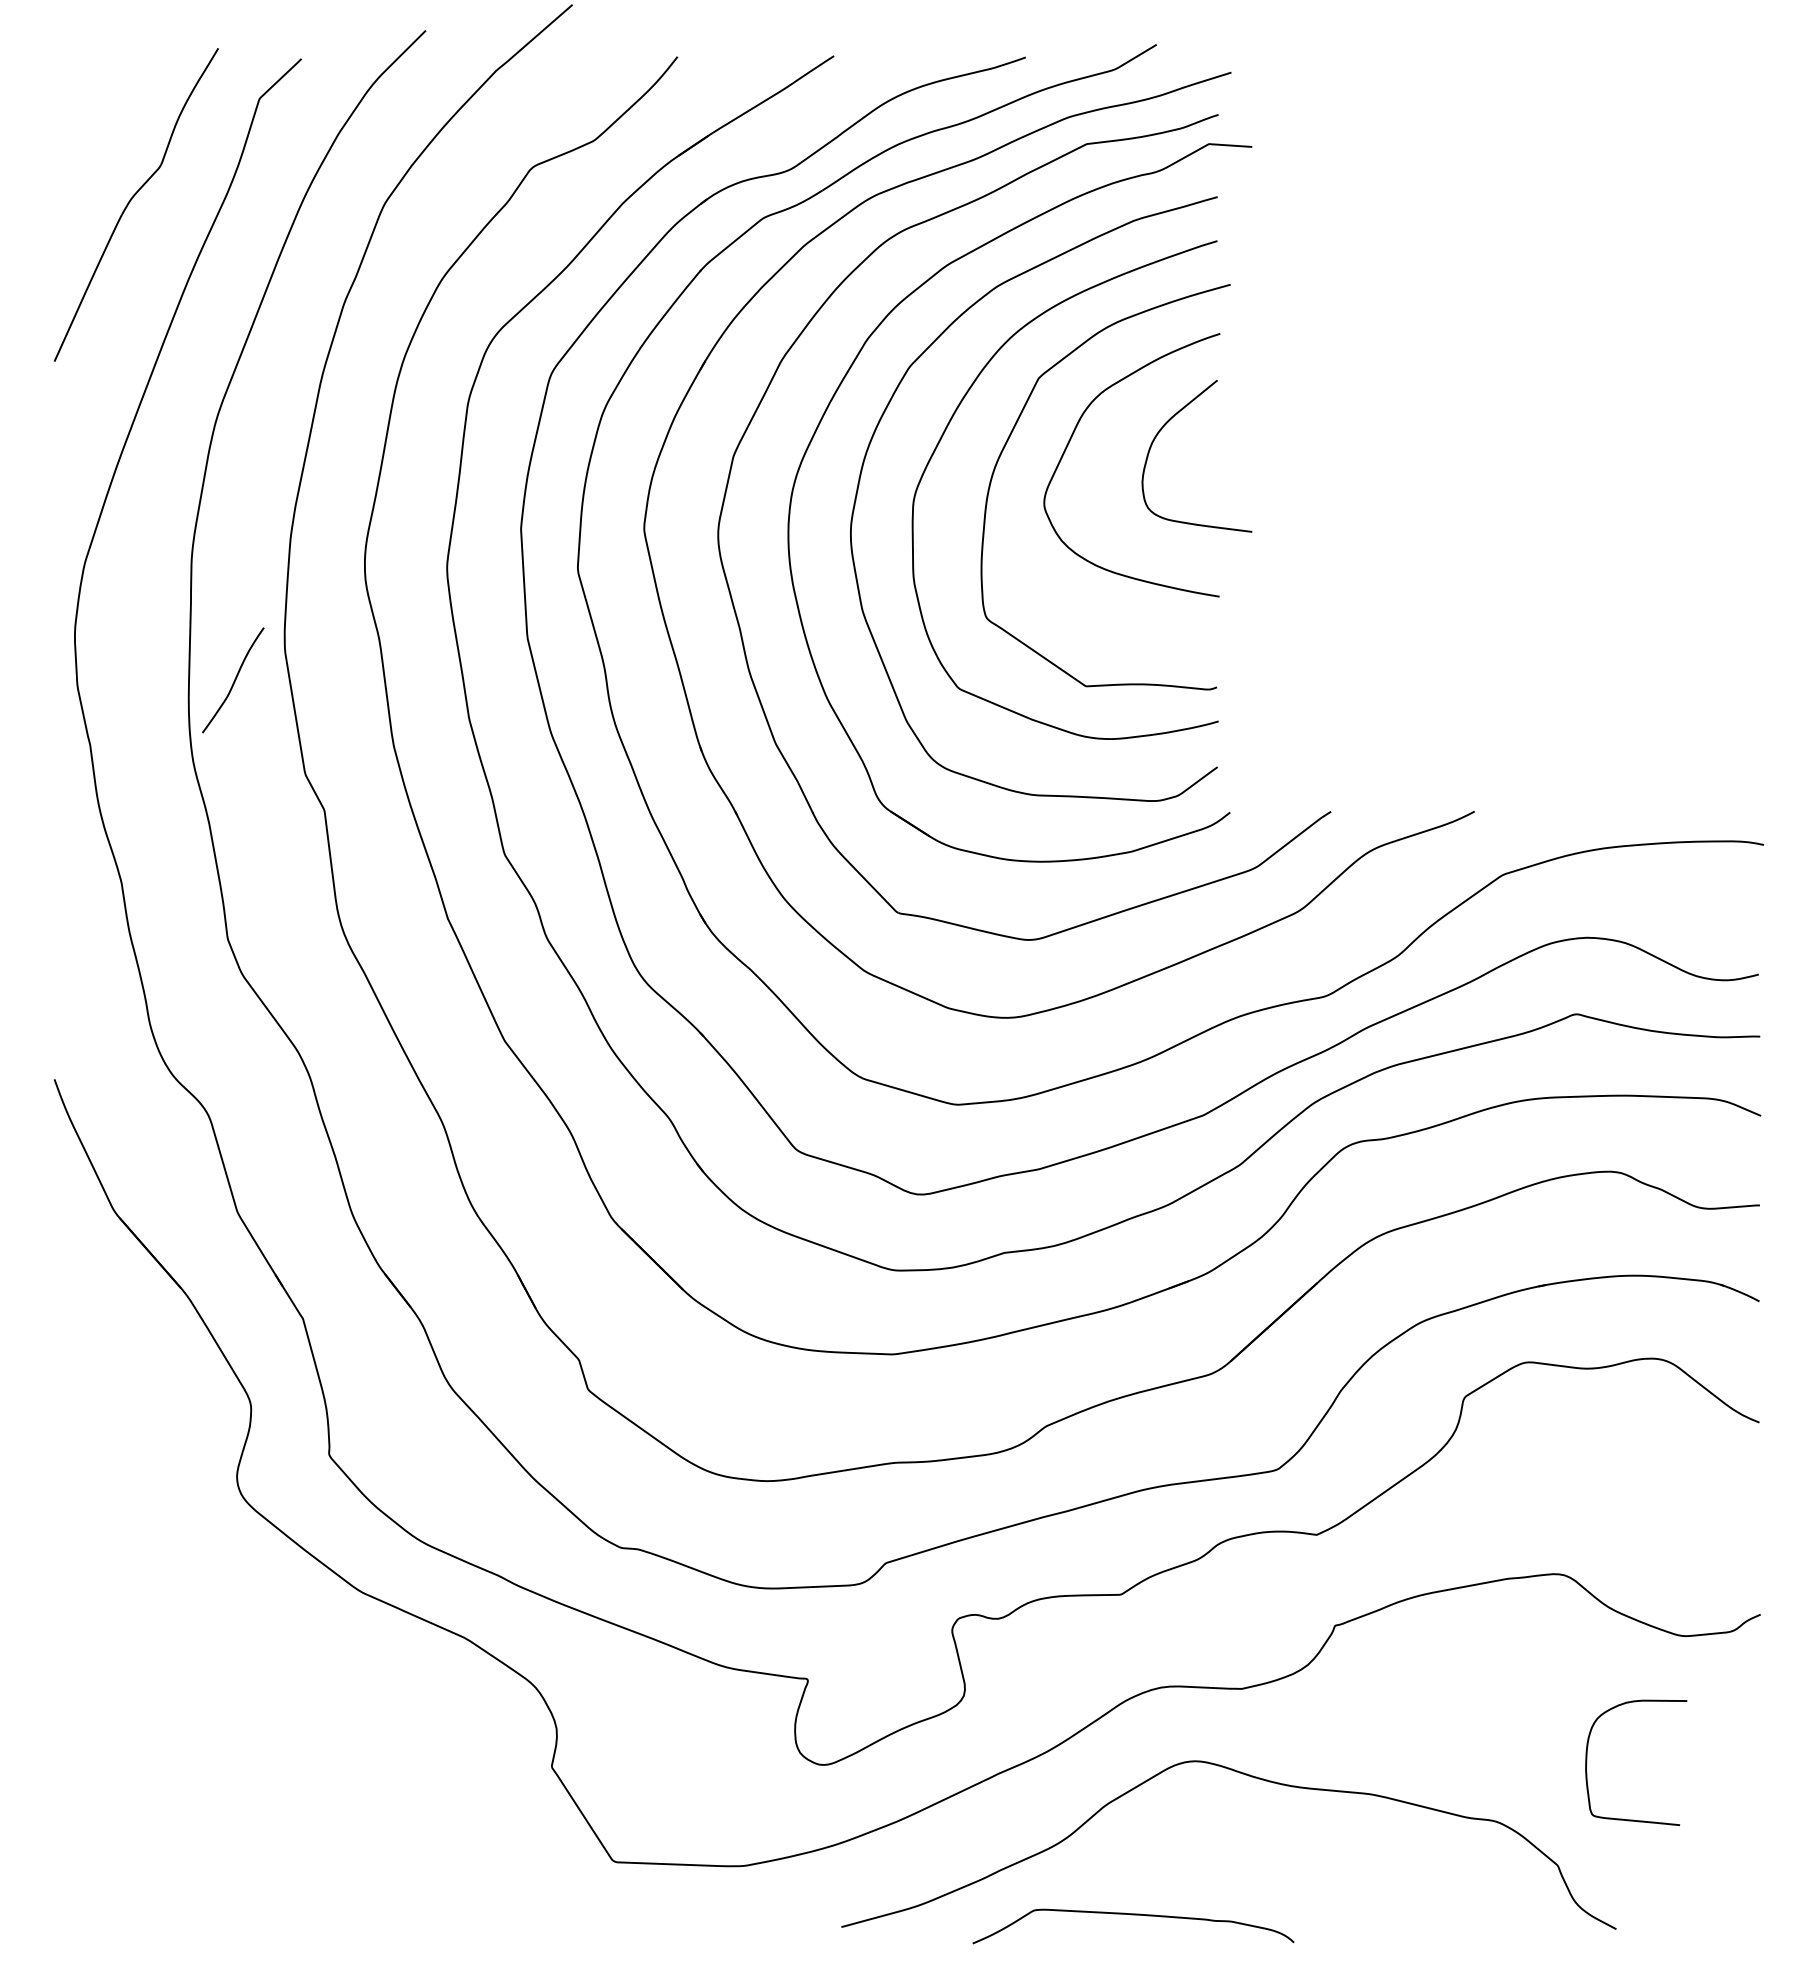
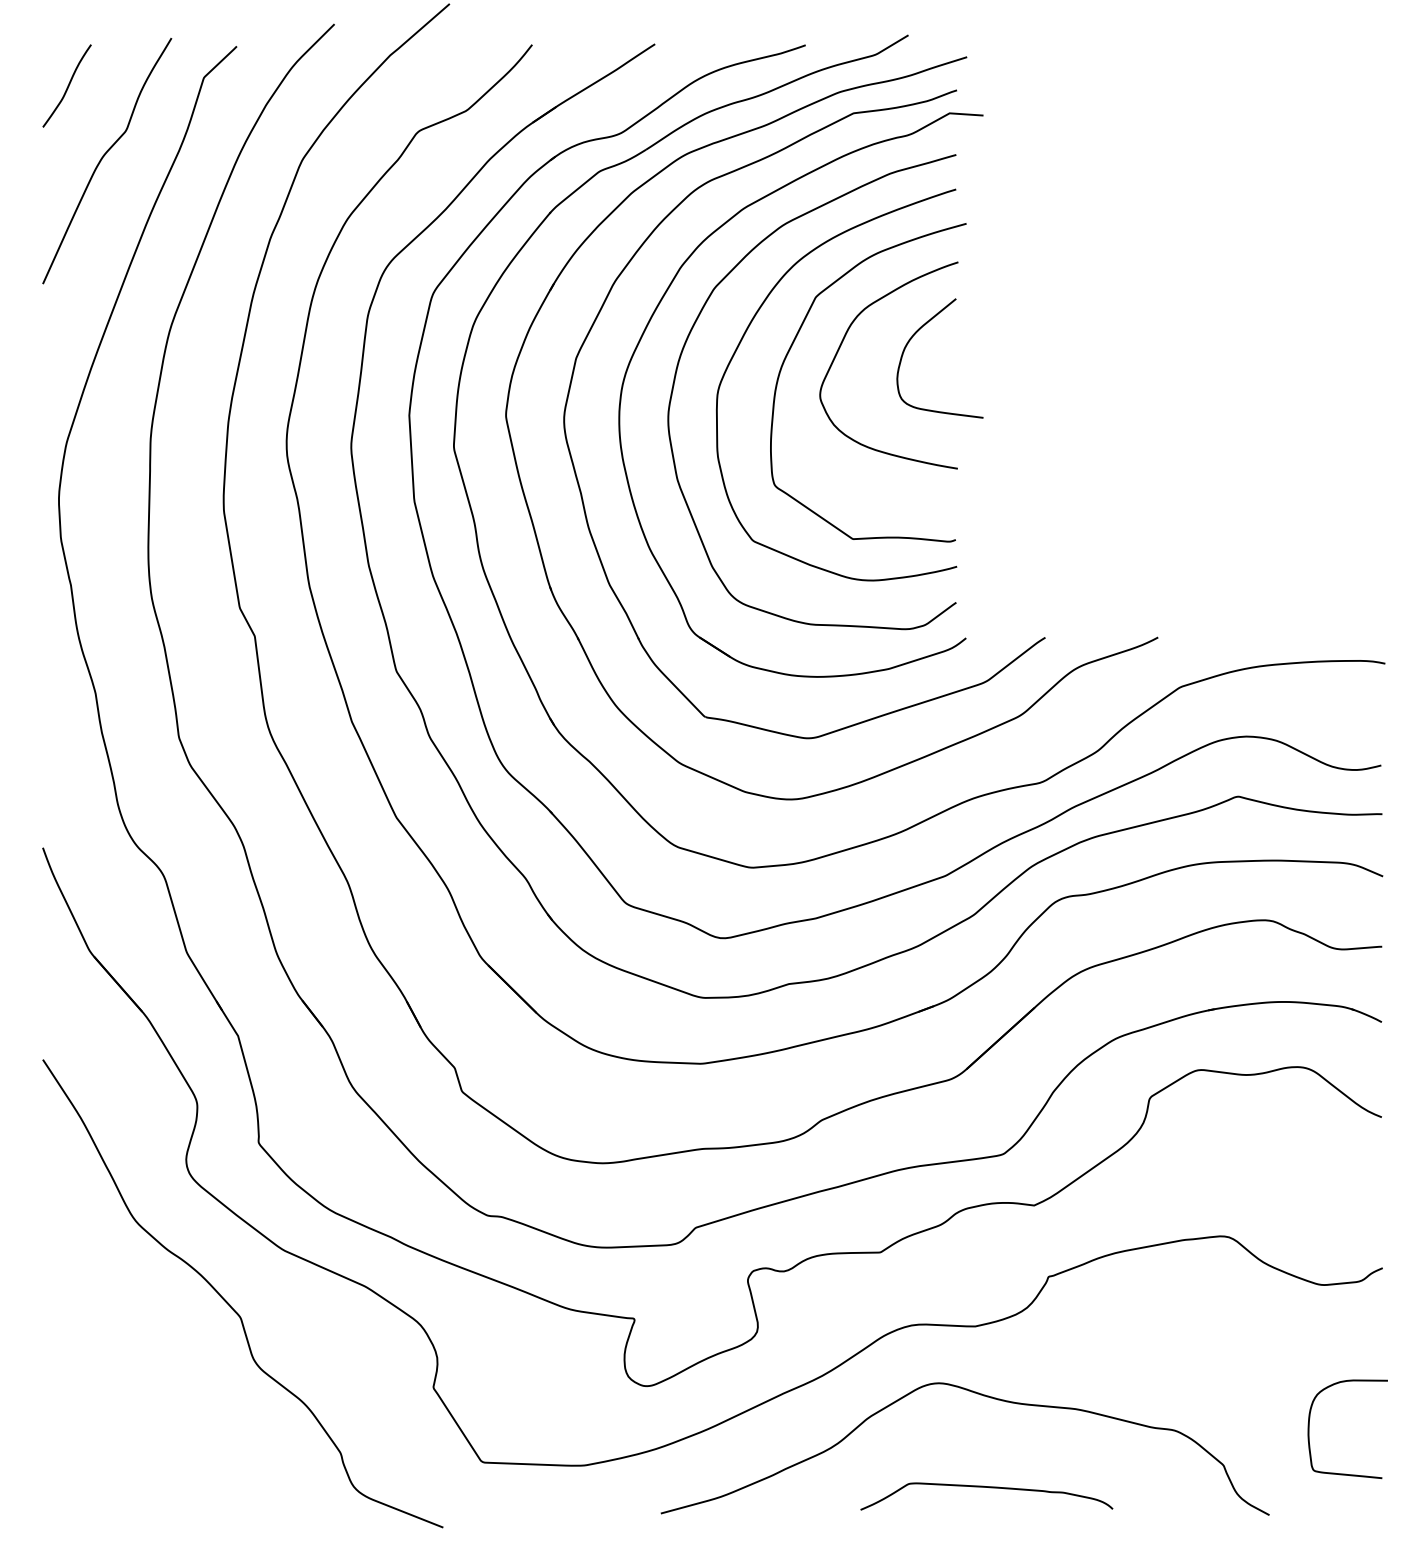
curve: (234, 680) -> (68, 86), moved
curve: (292, 1660) -> (229, 1304), added
curve: (1587, 1762) -> (1309, 1429), moved
curve: (1133, 1915) -> (986, 1487), moved

